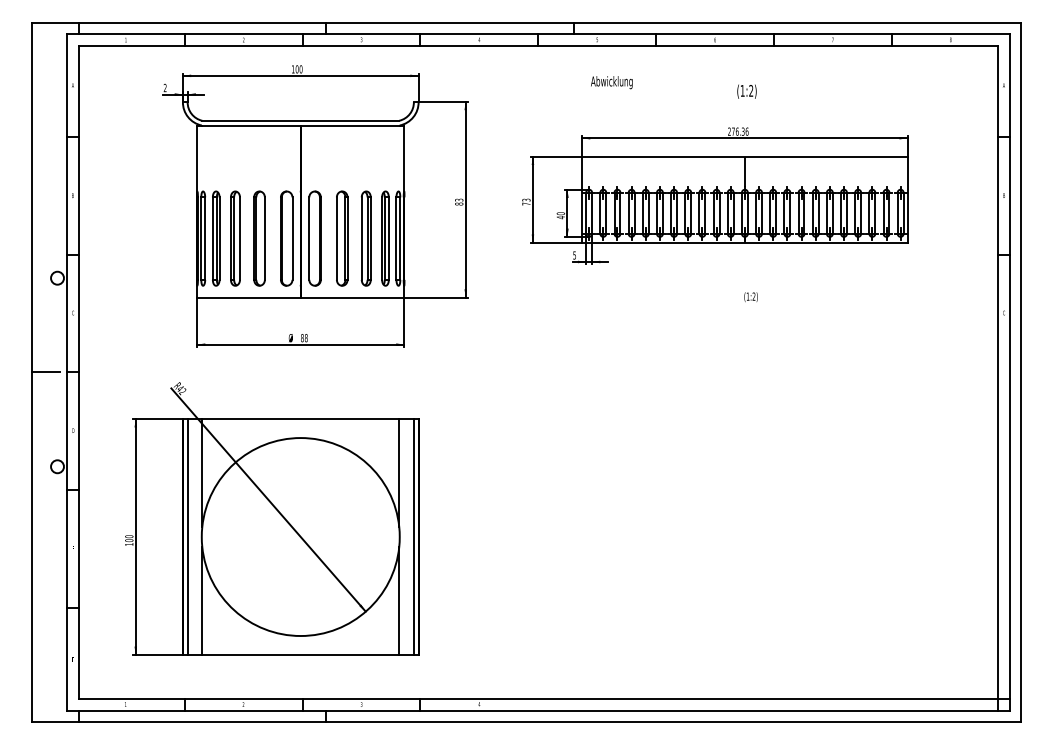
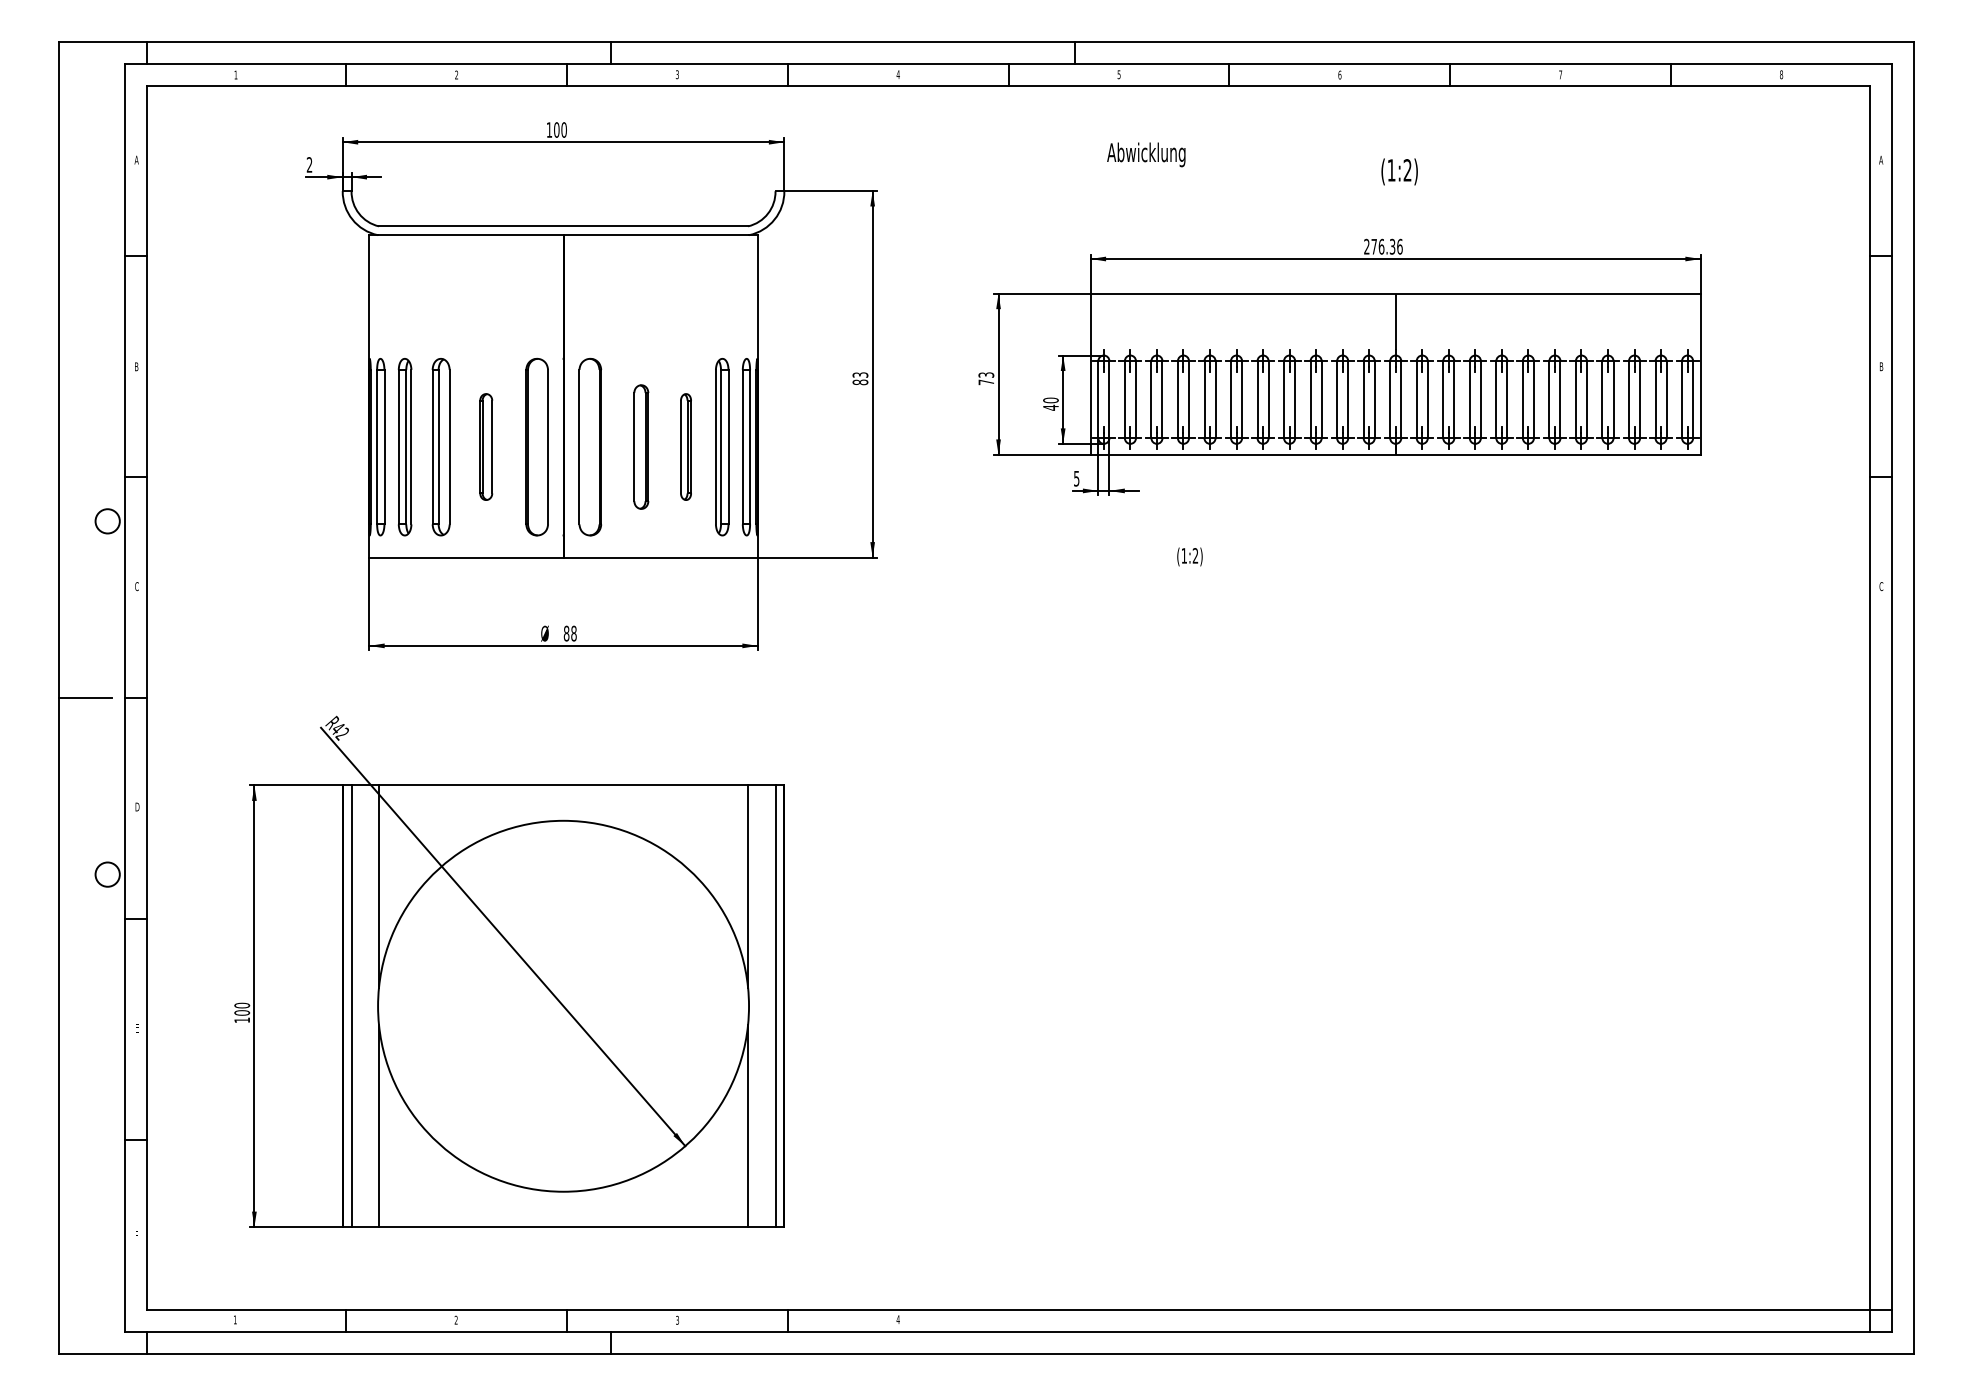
part: (259, 238) -> (486, 446), size x0.6
part: (342, 238) -> (641, 446), size x0.7
part: (365, 238) -> (684, 446), size x0.6
text: (750, 297) -> (1188, 557), moved

